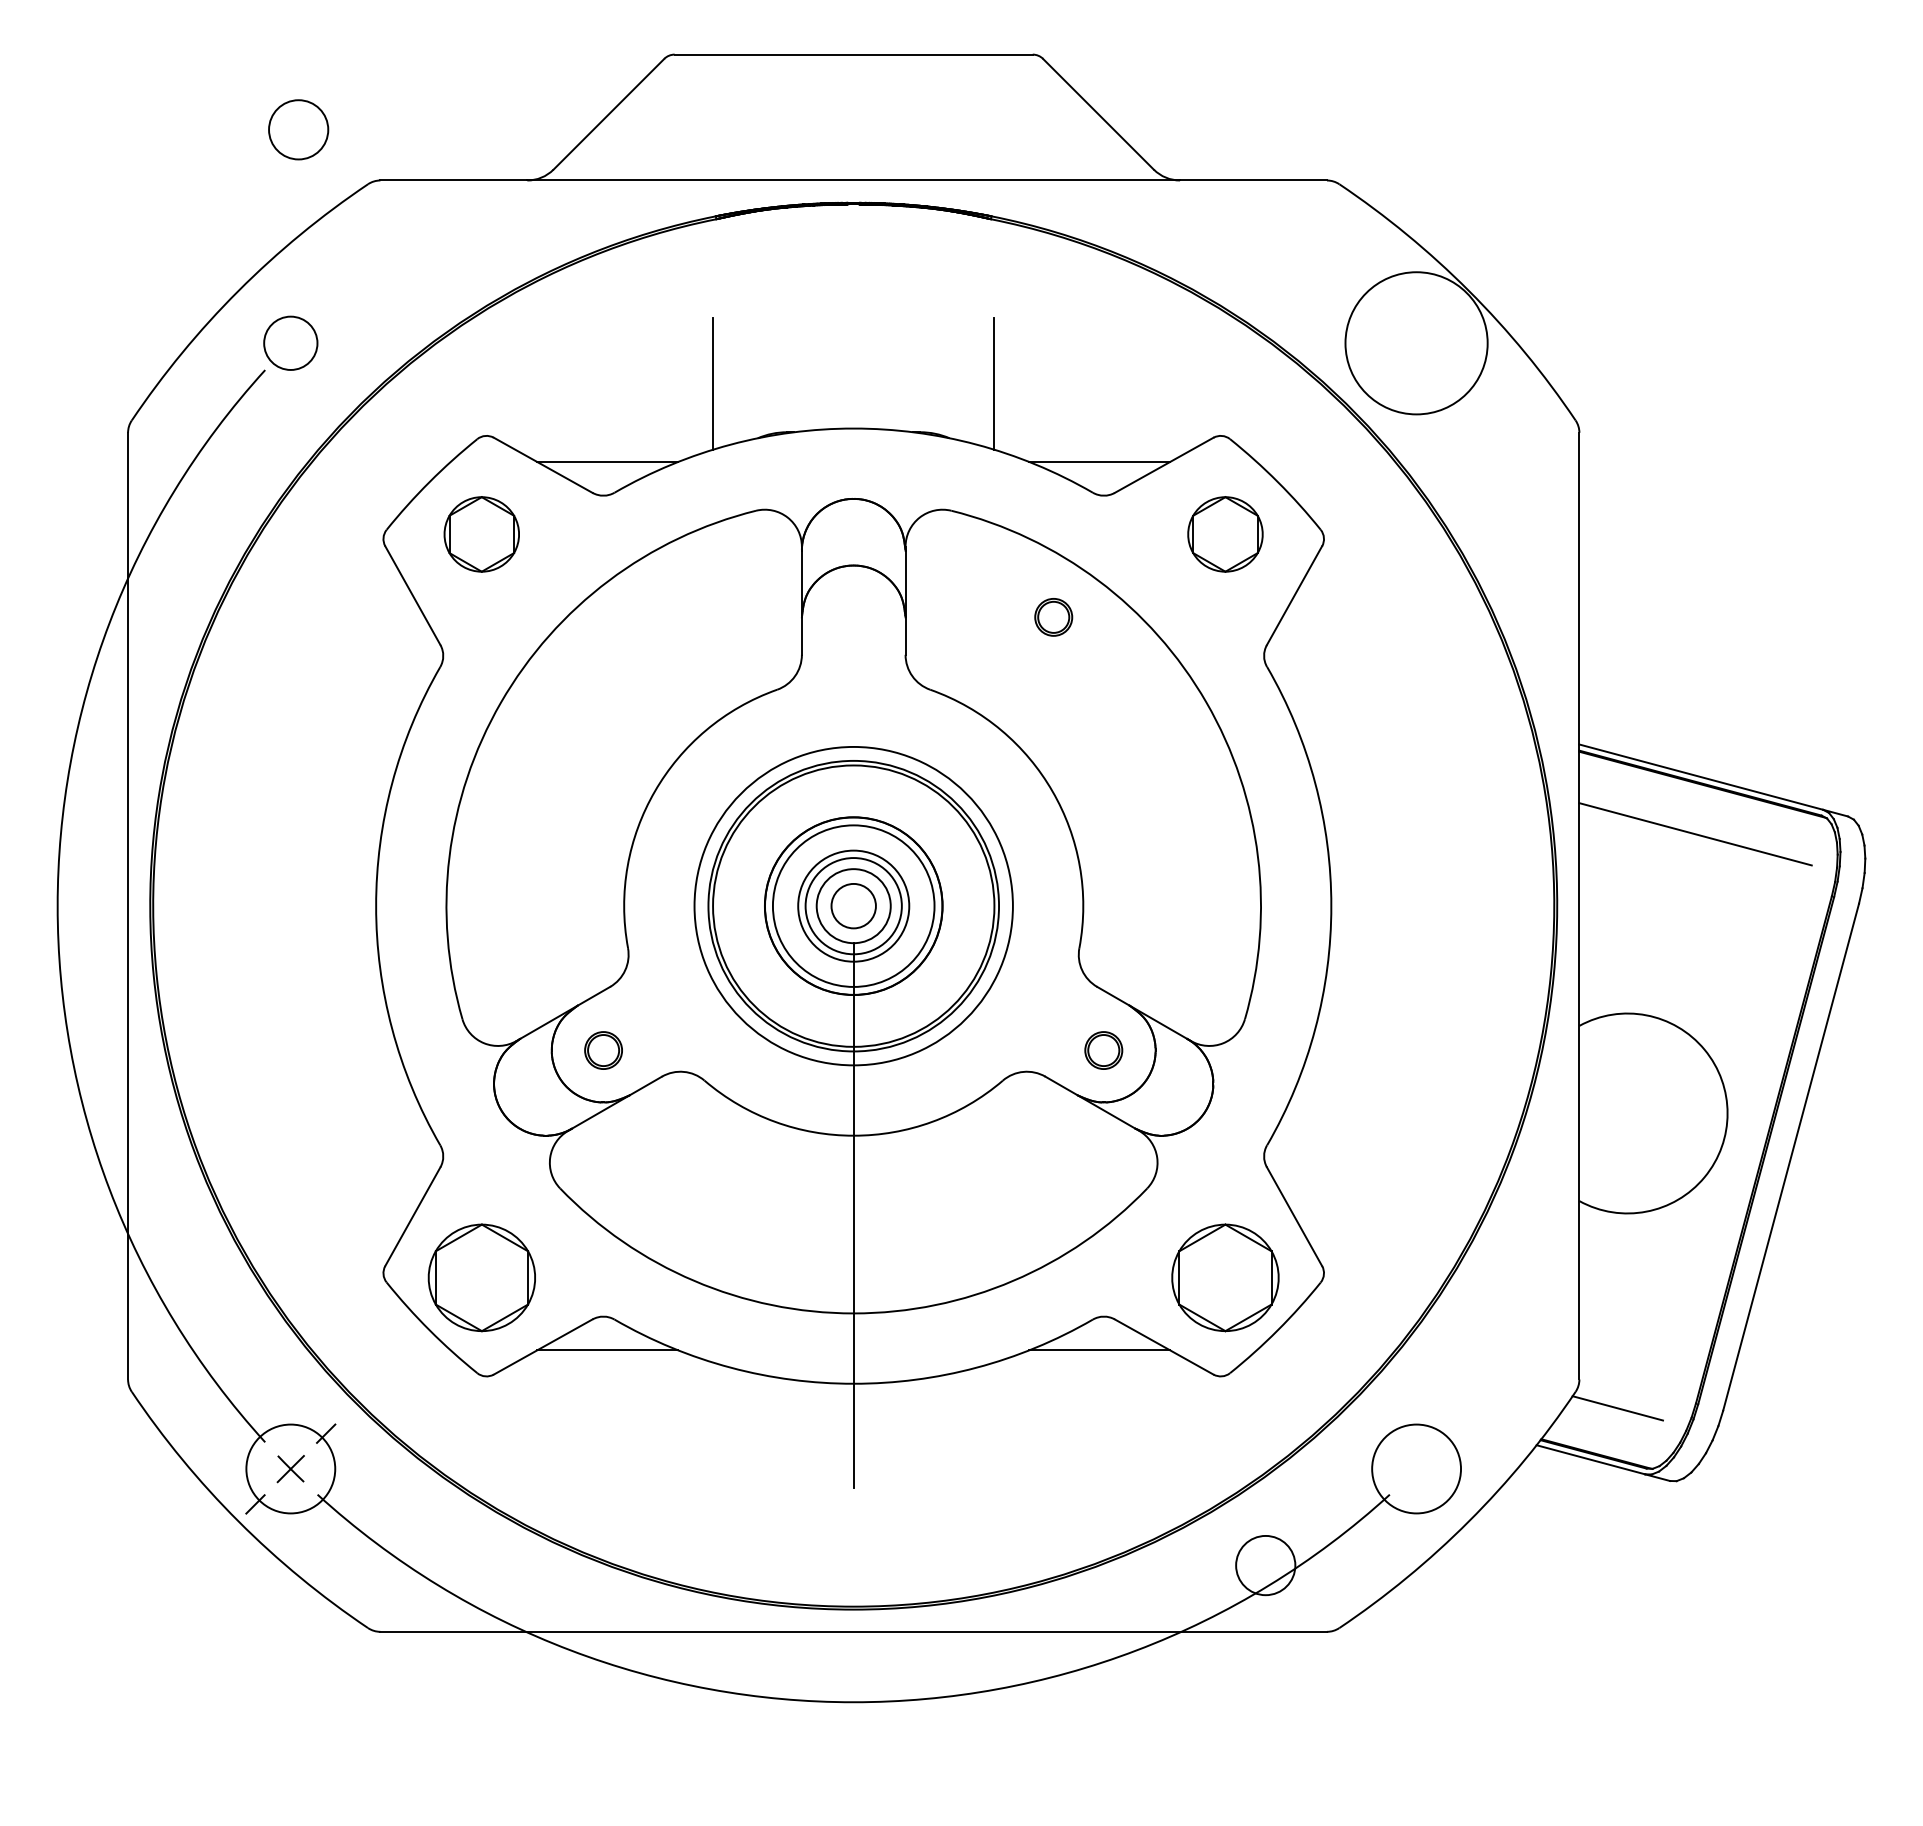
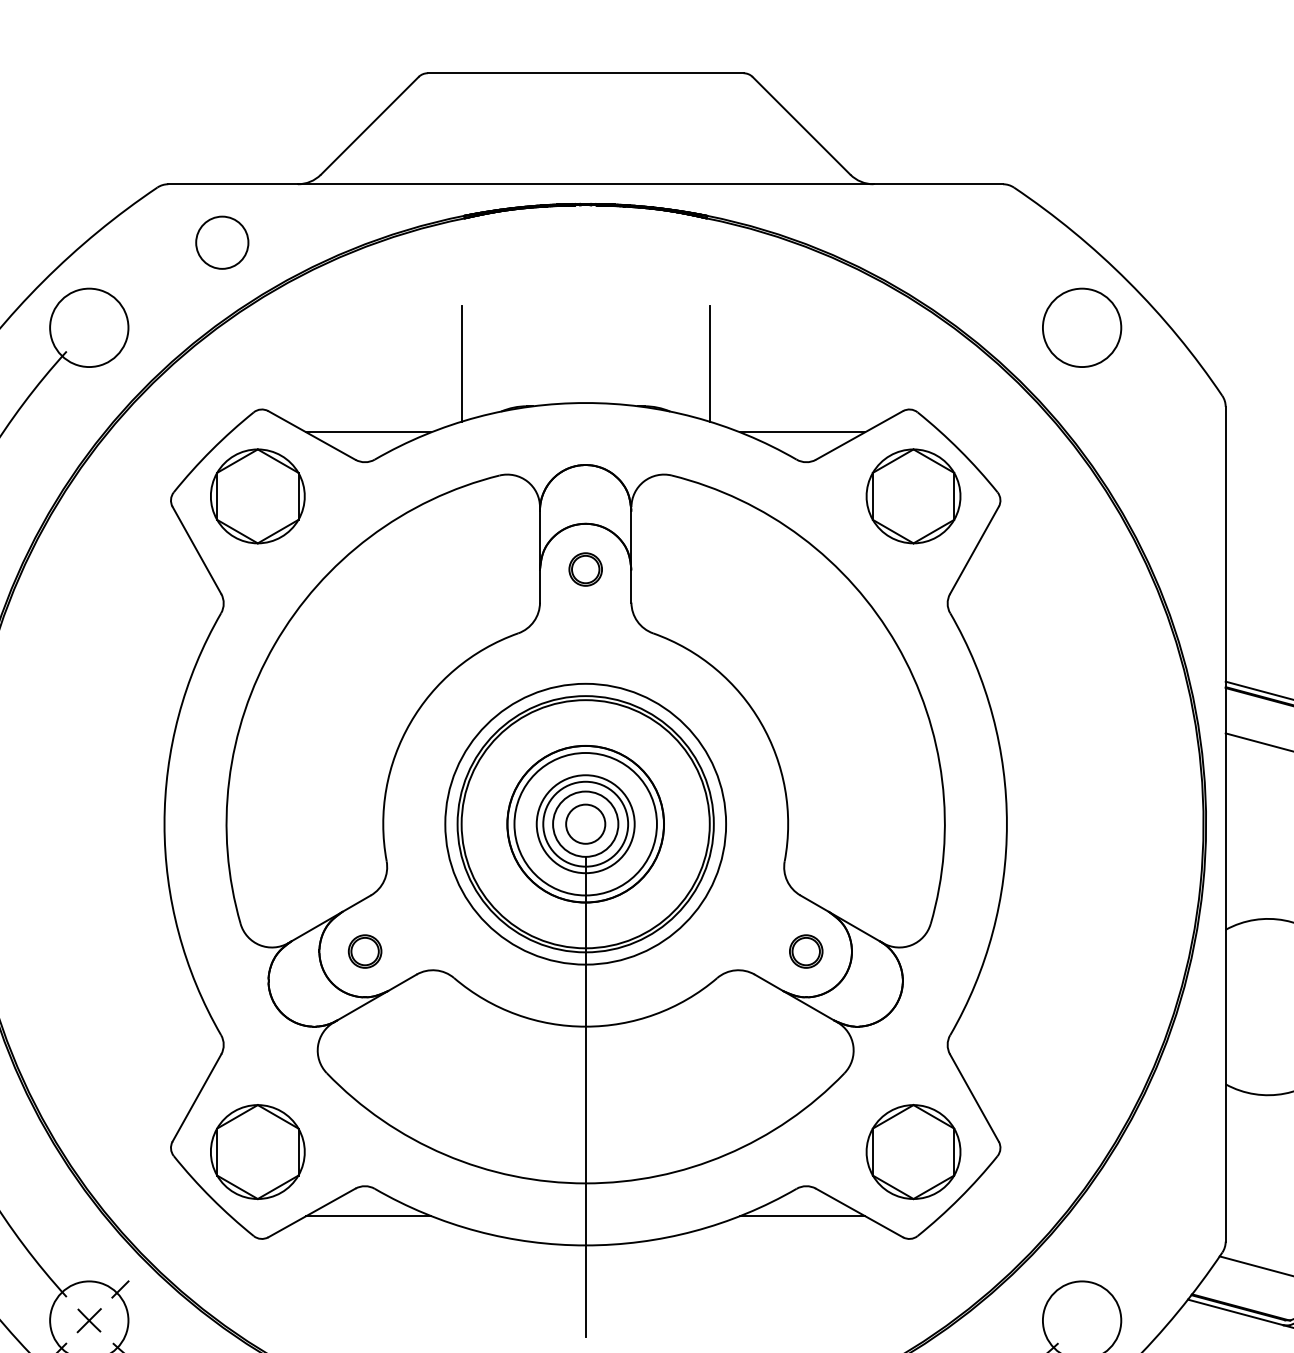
circle: (298, 129) -> (222, 242), moved
circle: (290, 342) -> (89, 327), size x1.67
circle: (1416, 342) -> (1082, 327), size x0.62
part: (481, 534) -> (257, 496), size x1.43
part: (1225, 534) -> (913, 496), size x1.43
part: (1053, 617) -> (585, 569), moved

